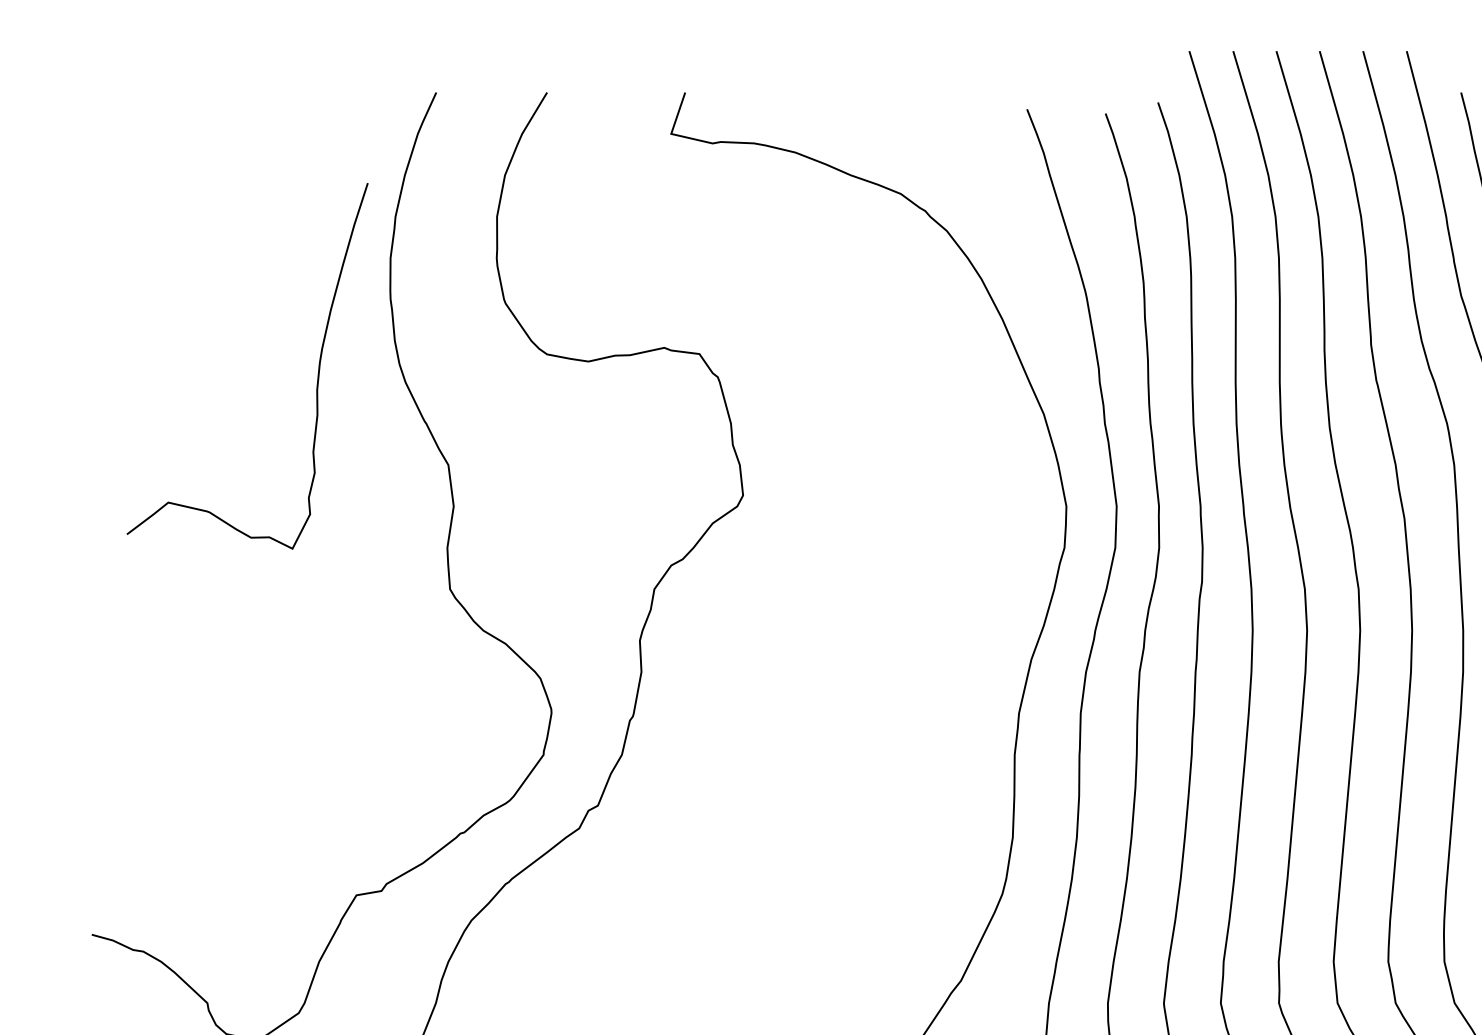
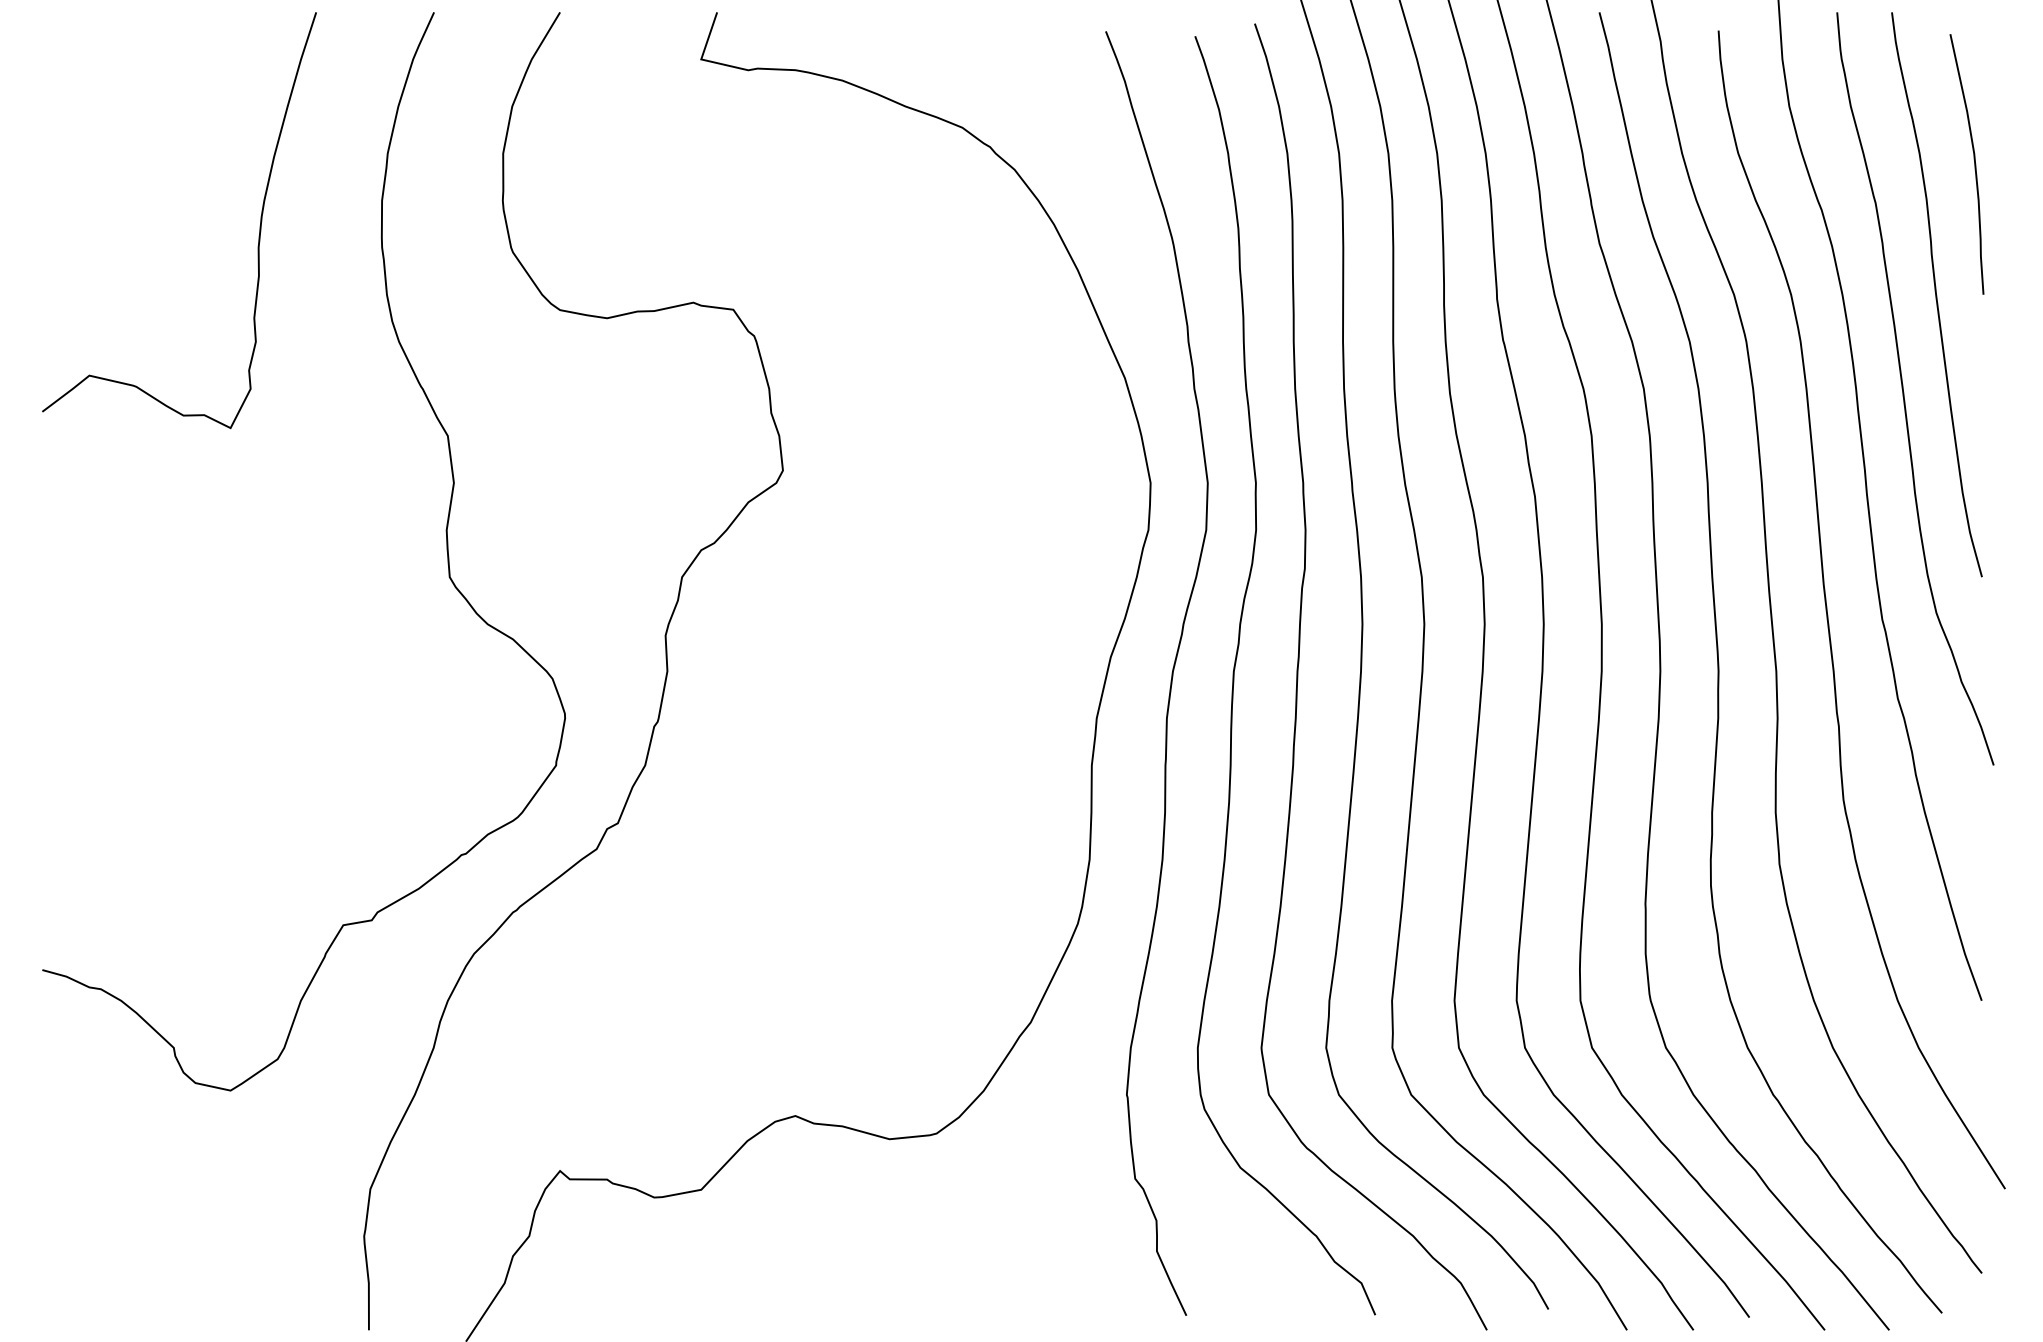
curve: (317, 370) -> (259, 225), moved

